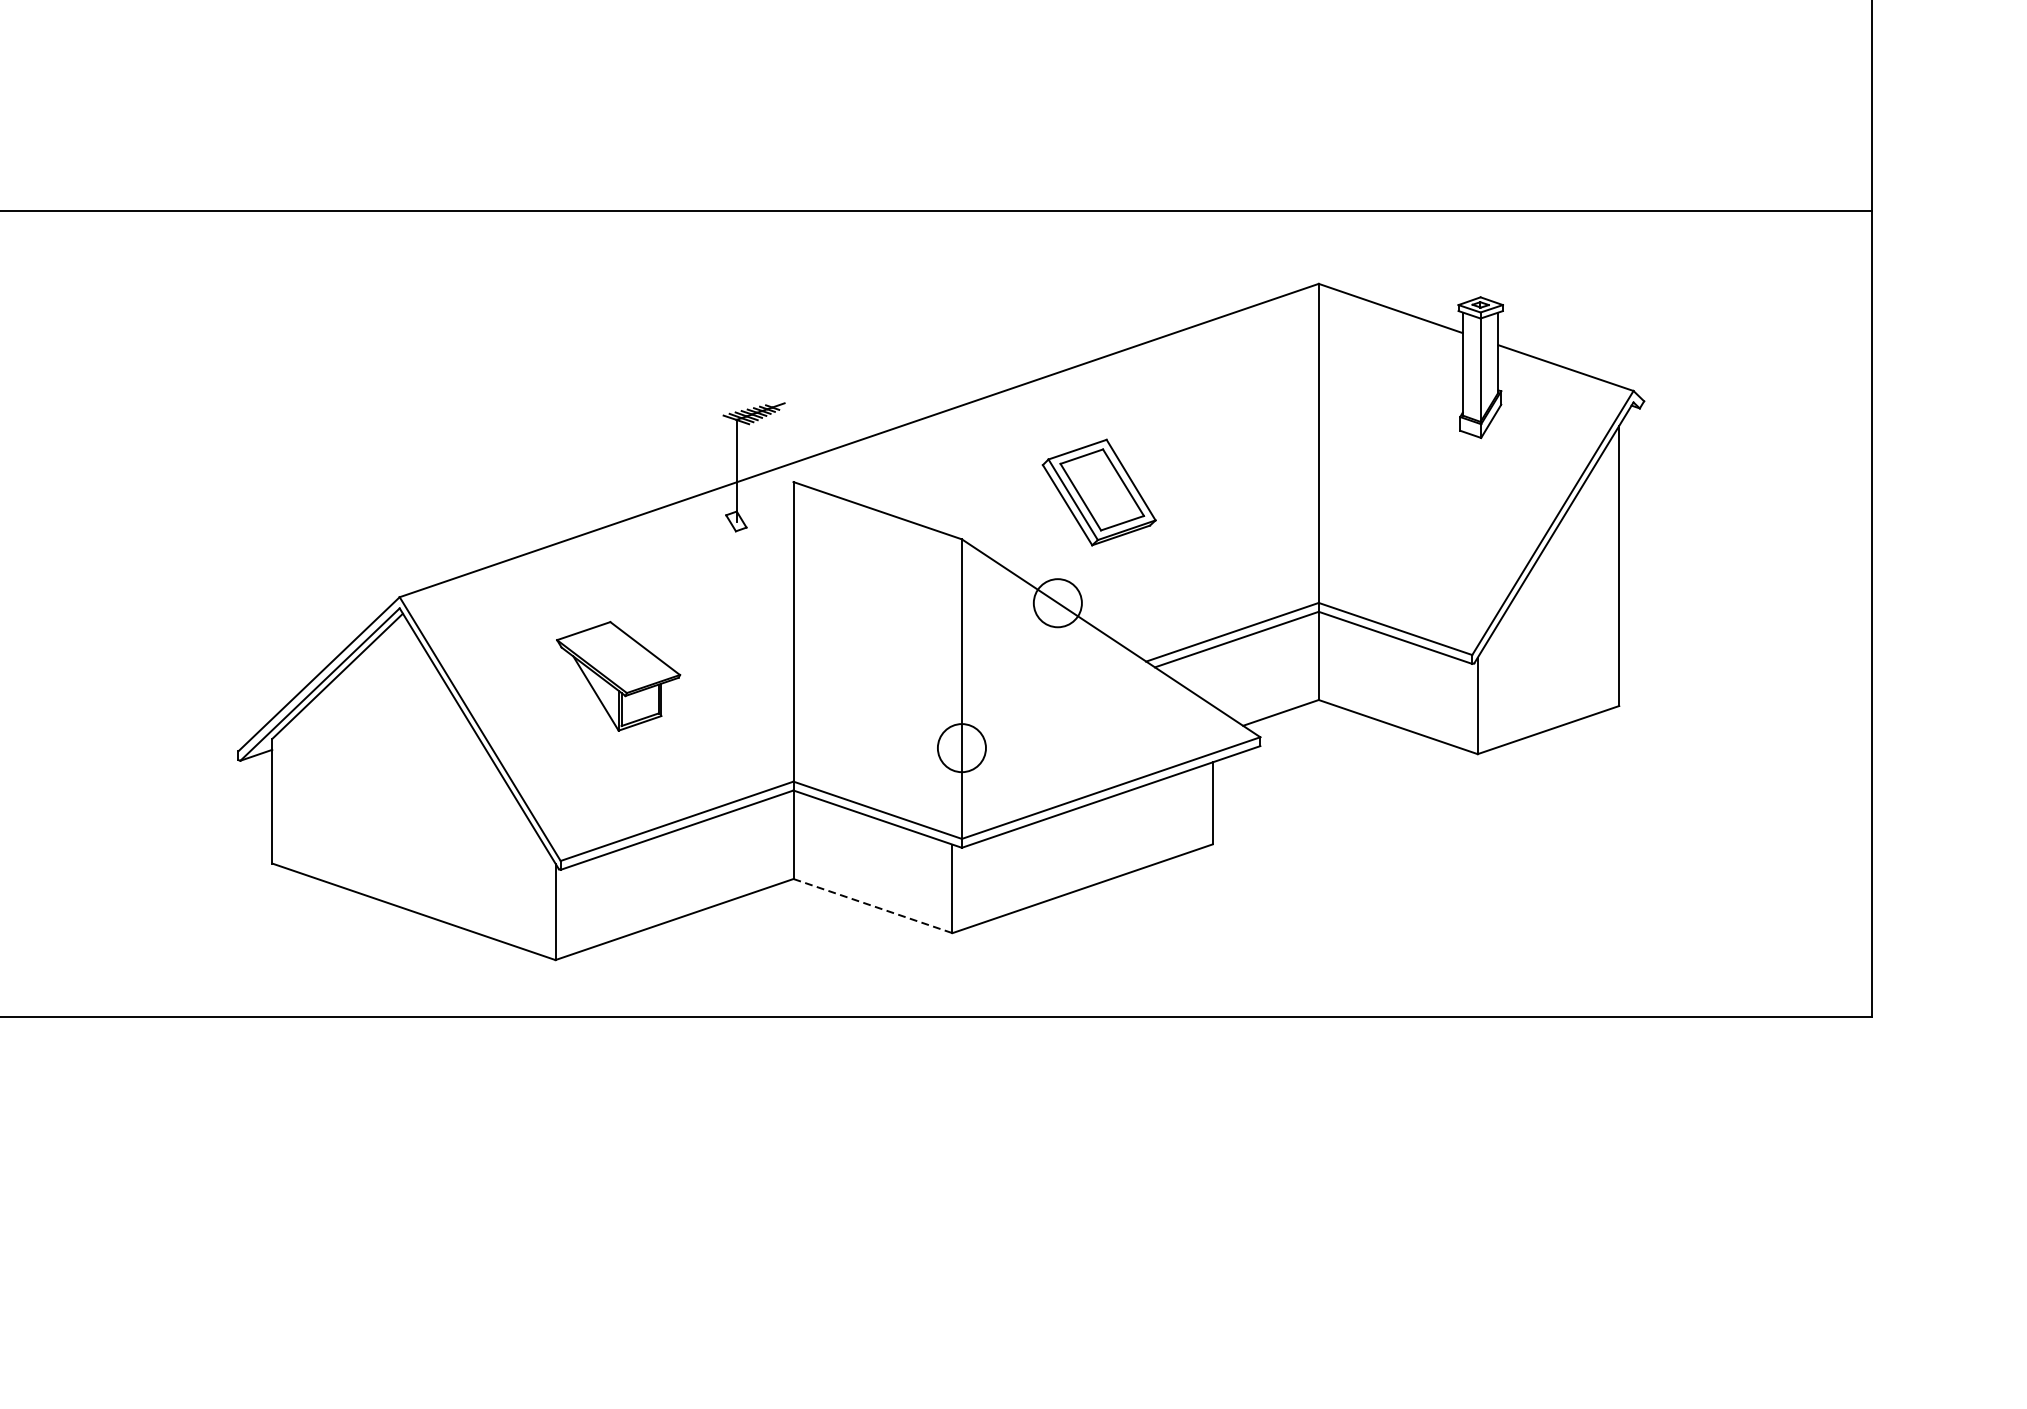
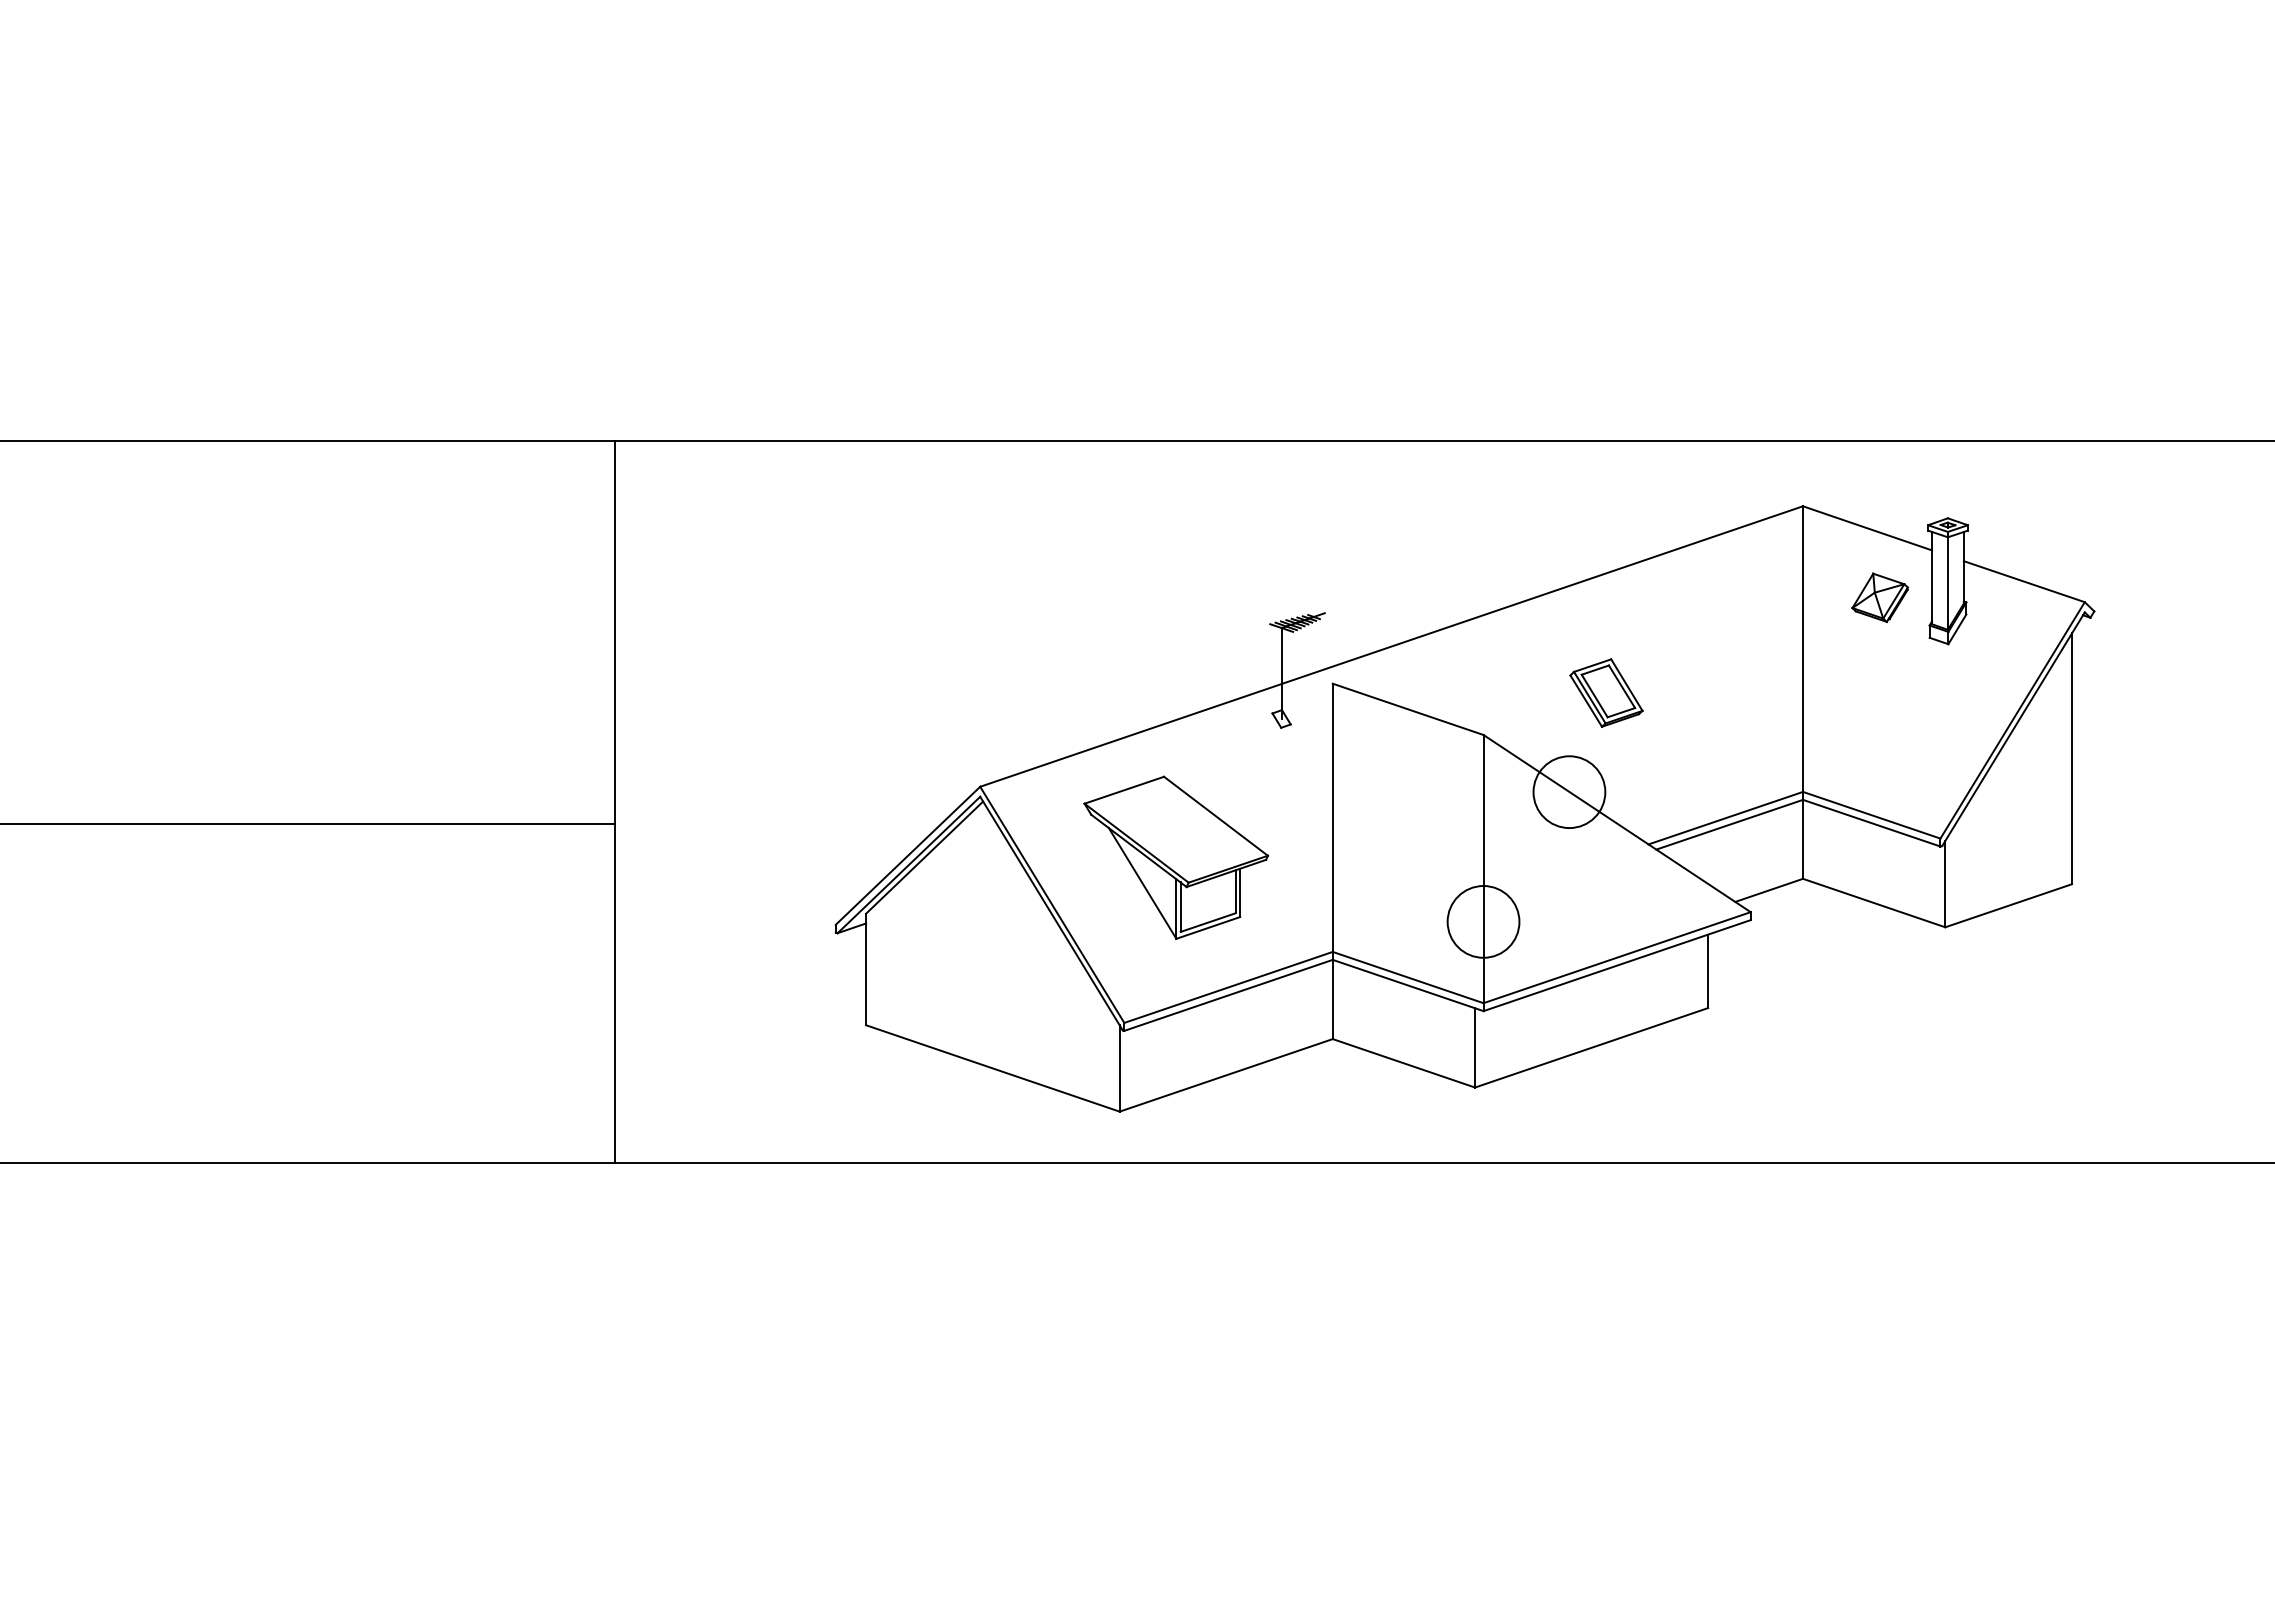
part: (1405, 385) -> (1880, 597), added
part: (1099, 491) -> (1606, 692), size x0.71
circle: (1057, 603) -> (1569, 792), size x1.67
part: (617, 676) -> (1175, 857), size x1.67
circle: (961, 747) -> (1483, 921), size x1.67
line: (873, 906) -> (1404, 1063), dashed -> solid

